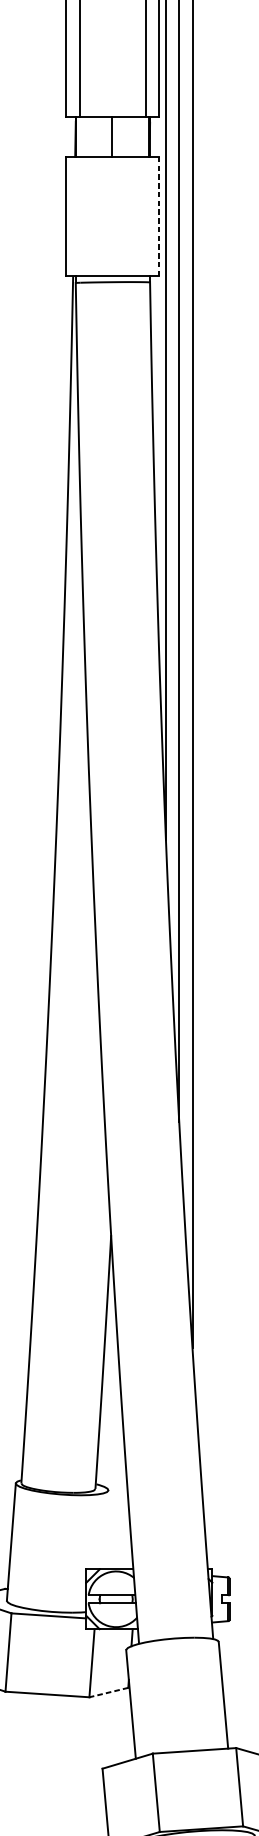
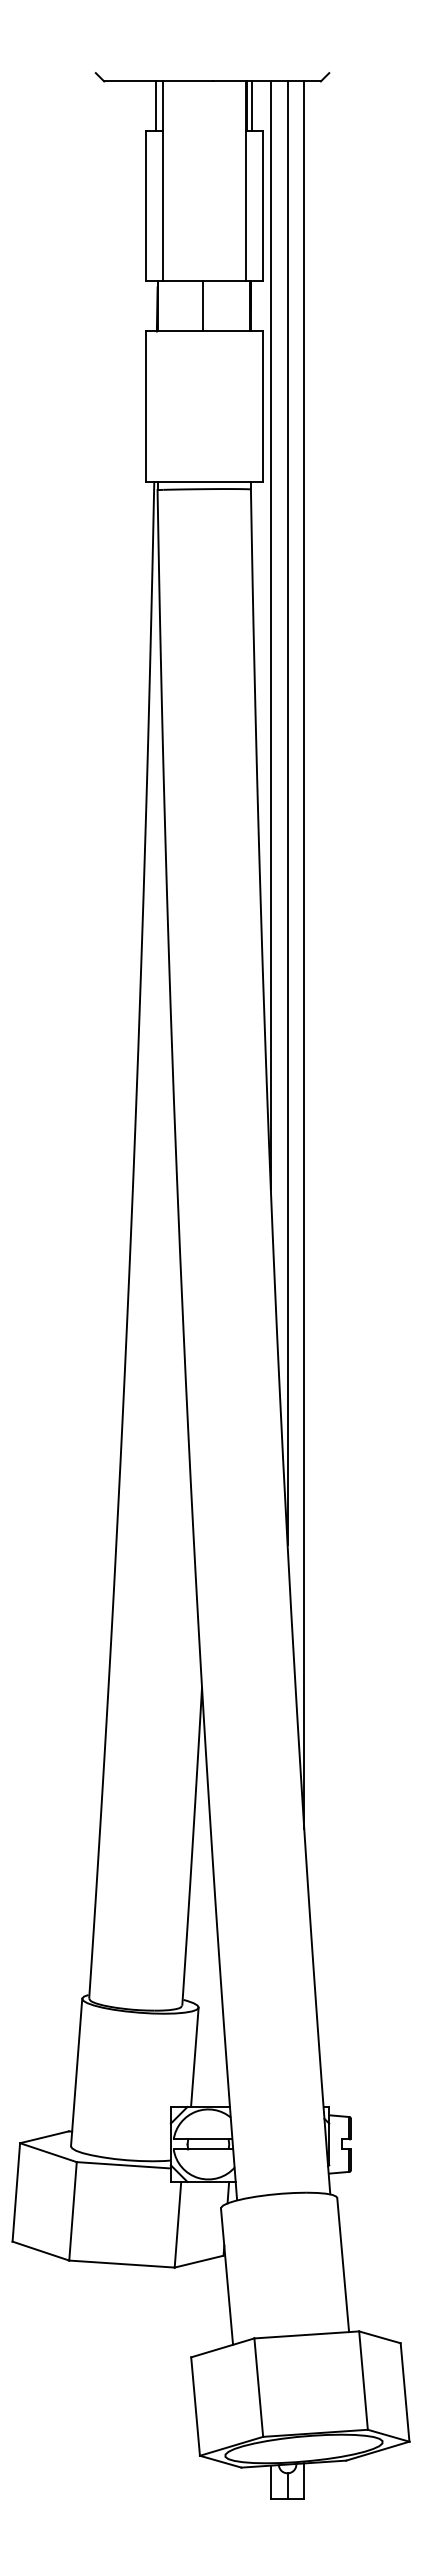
line: (159, 216) -> (262, 406), dashed -> solid
line: (105, 1529) -> (194, 2056), added
line: (108, 1692) -> (198, 2261), dashed -> solid

